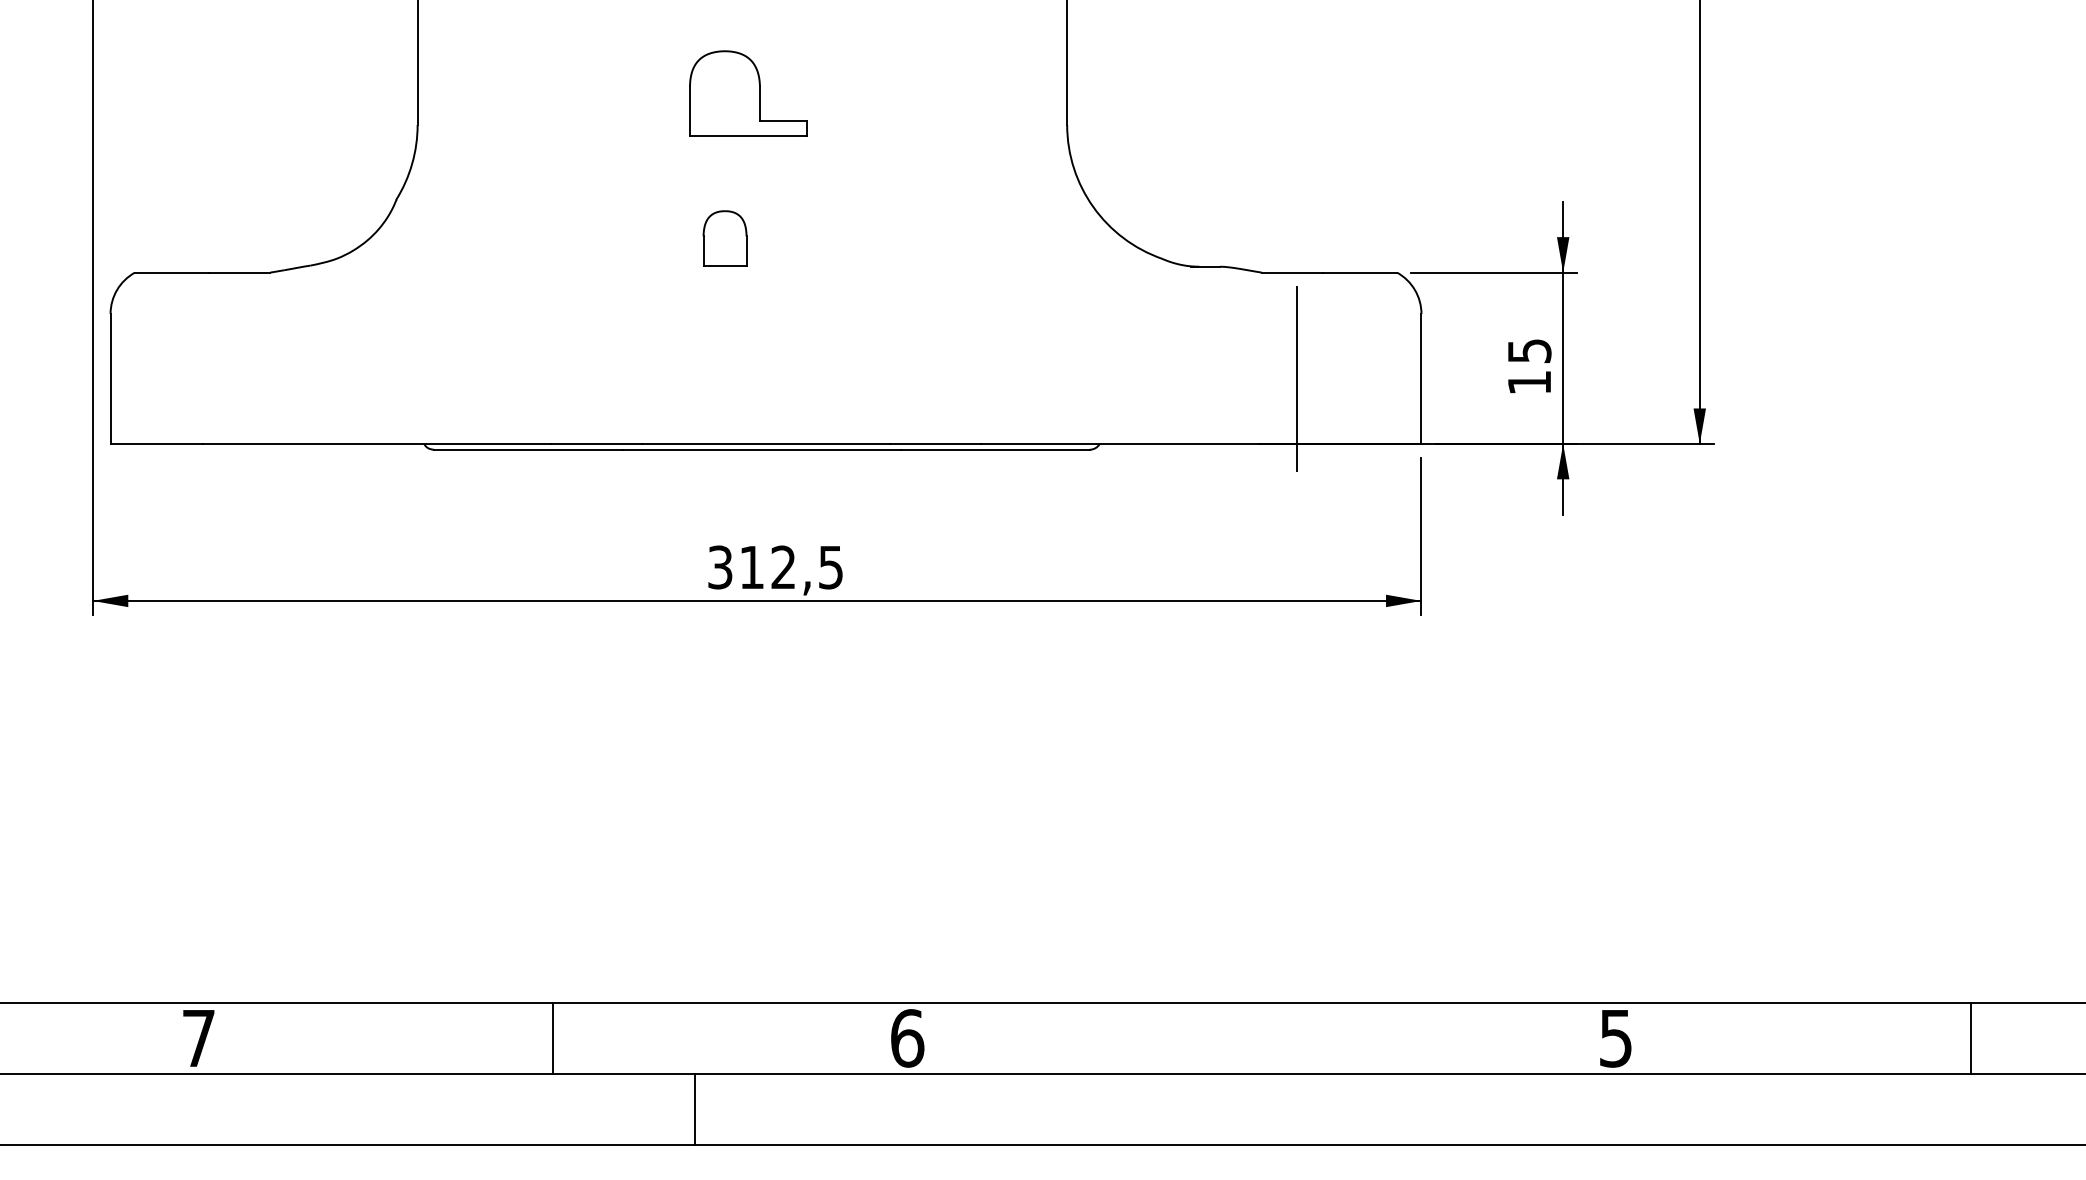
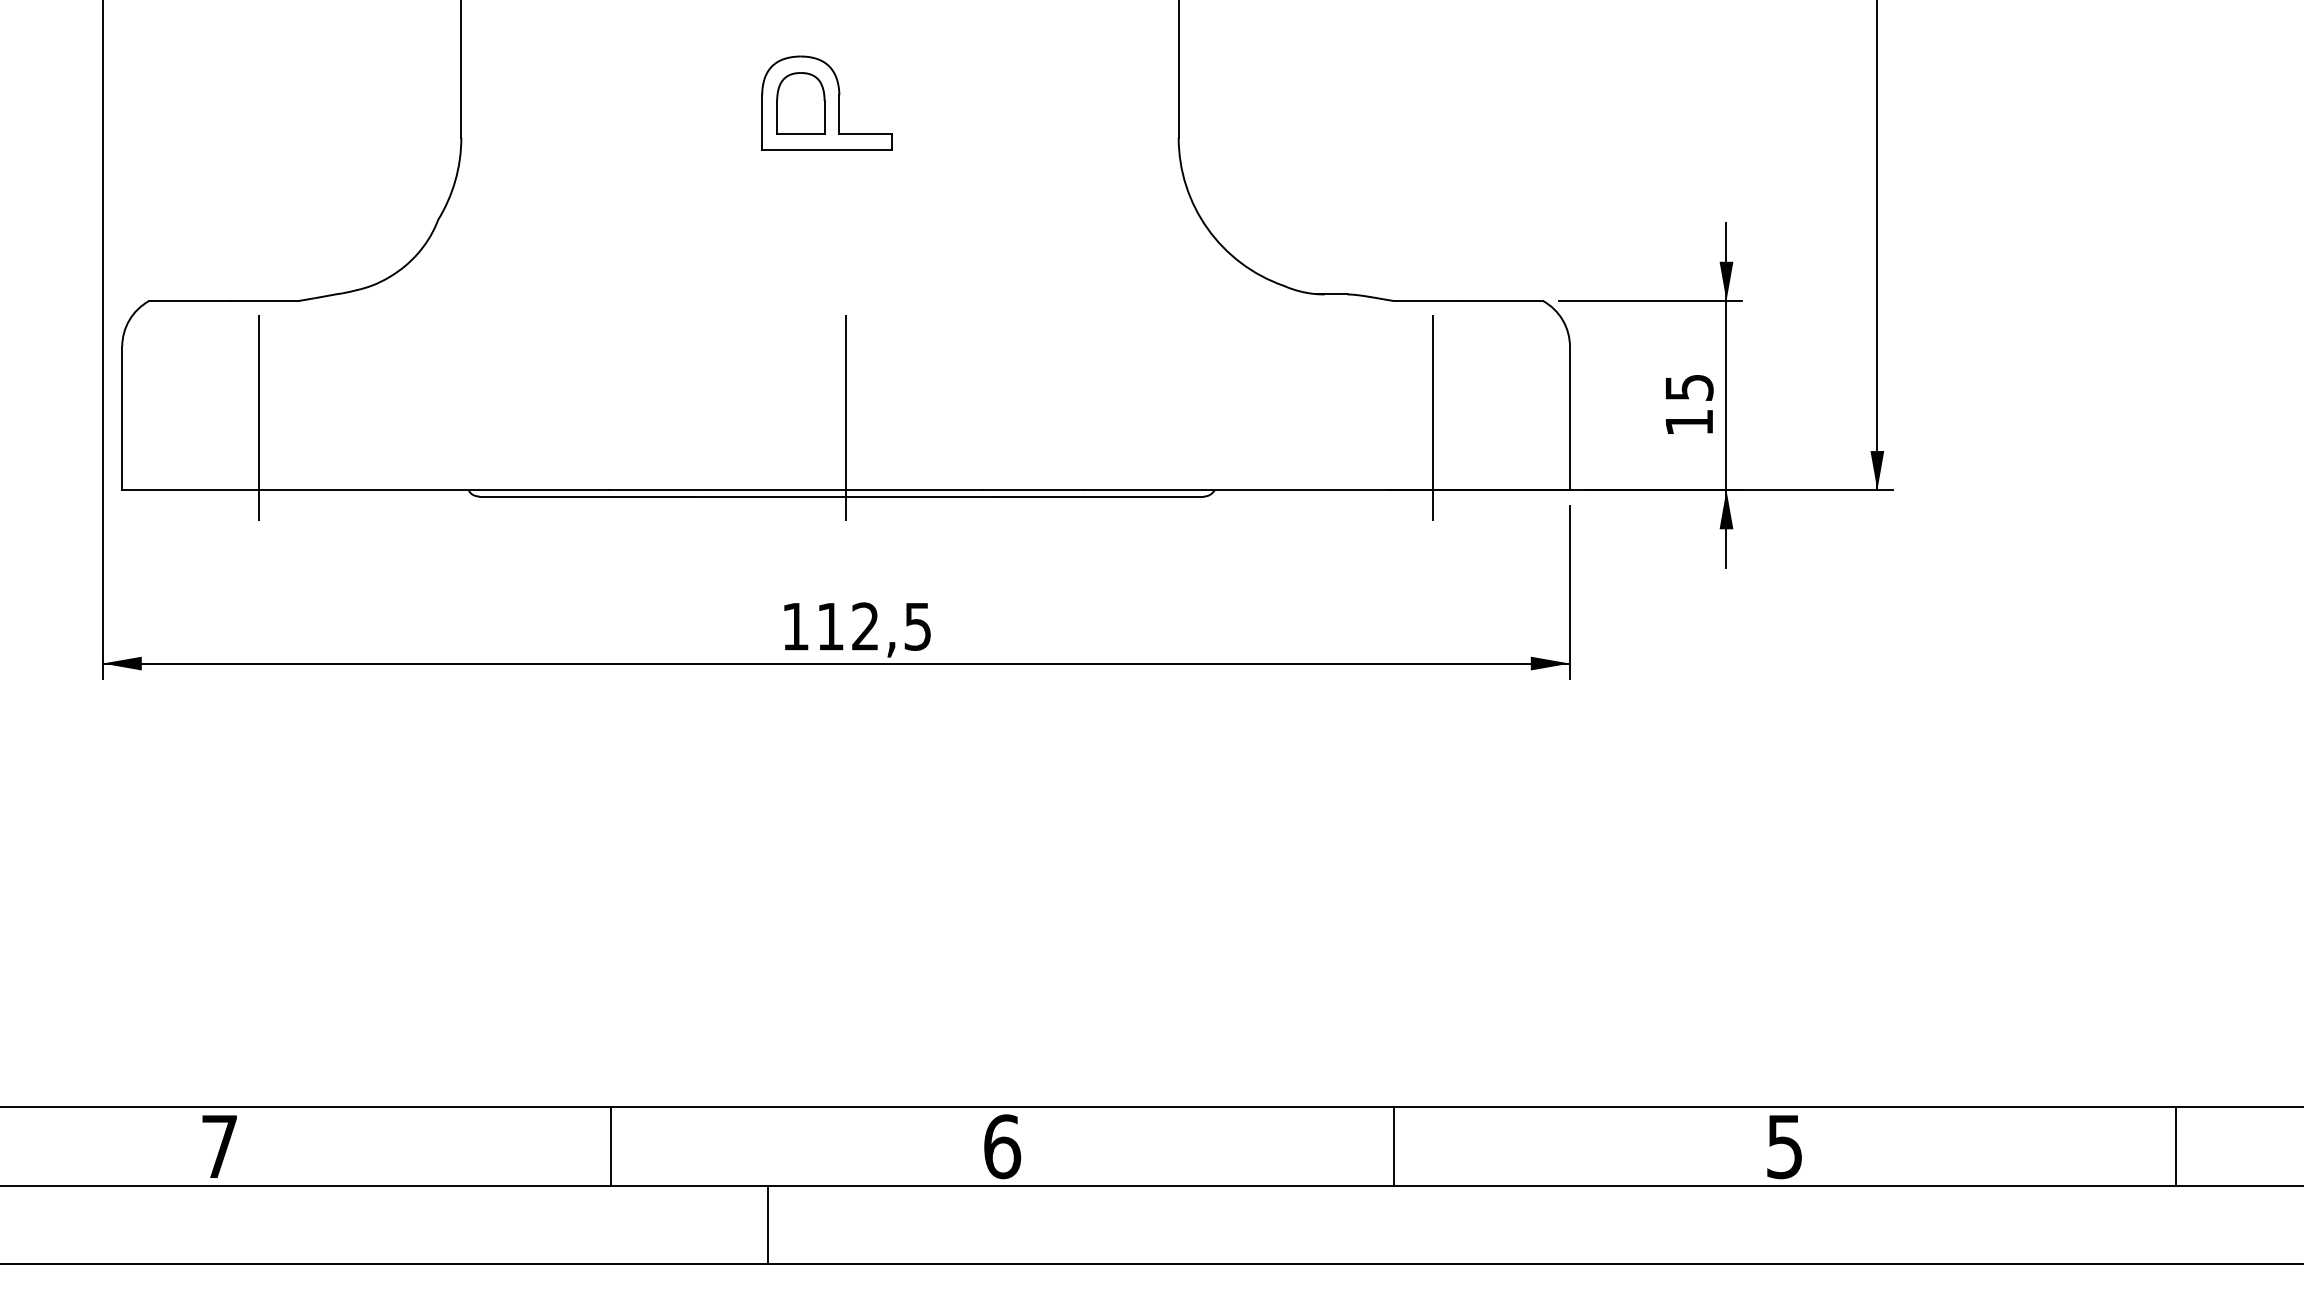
part: (724, 238) -> (800, 103), moved
line: (234, 378) -> (259, 417), added
line: (766, 378) -> (846, 417), added
text: (720, 567) -> (795, 626), 312,5 -> 112,5
line: (1262, 1037) -> (1394, 1145), added

